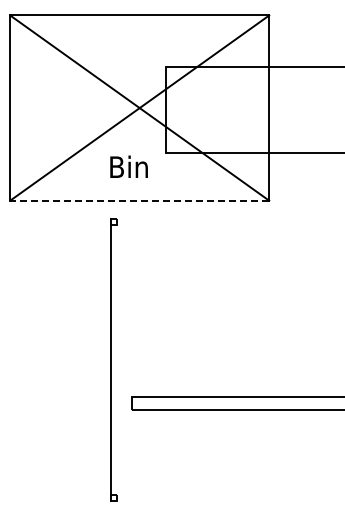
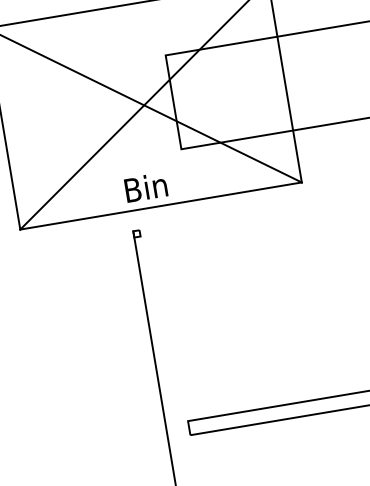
text: (128, 166) -> (145, 187), moved
line: (139, 200) -> (160, 205), dashed -> solid

